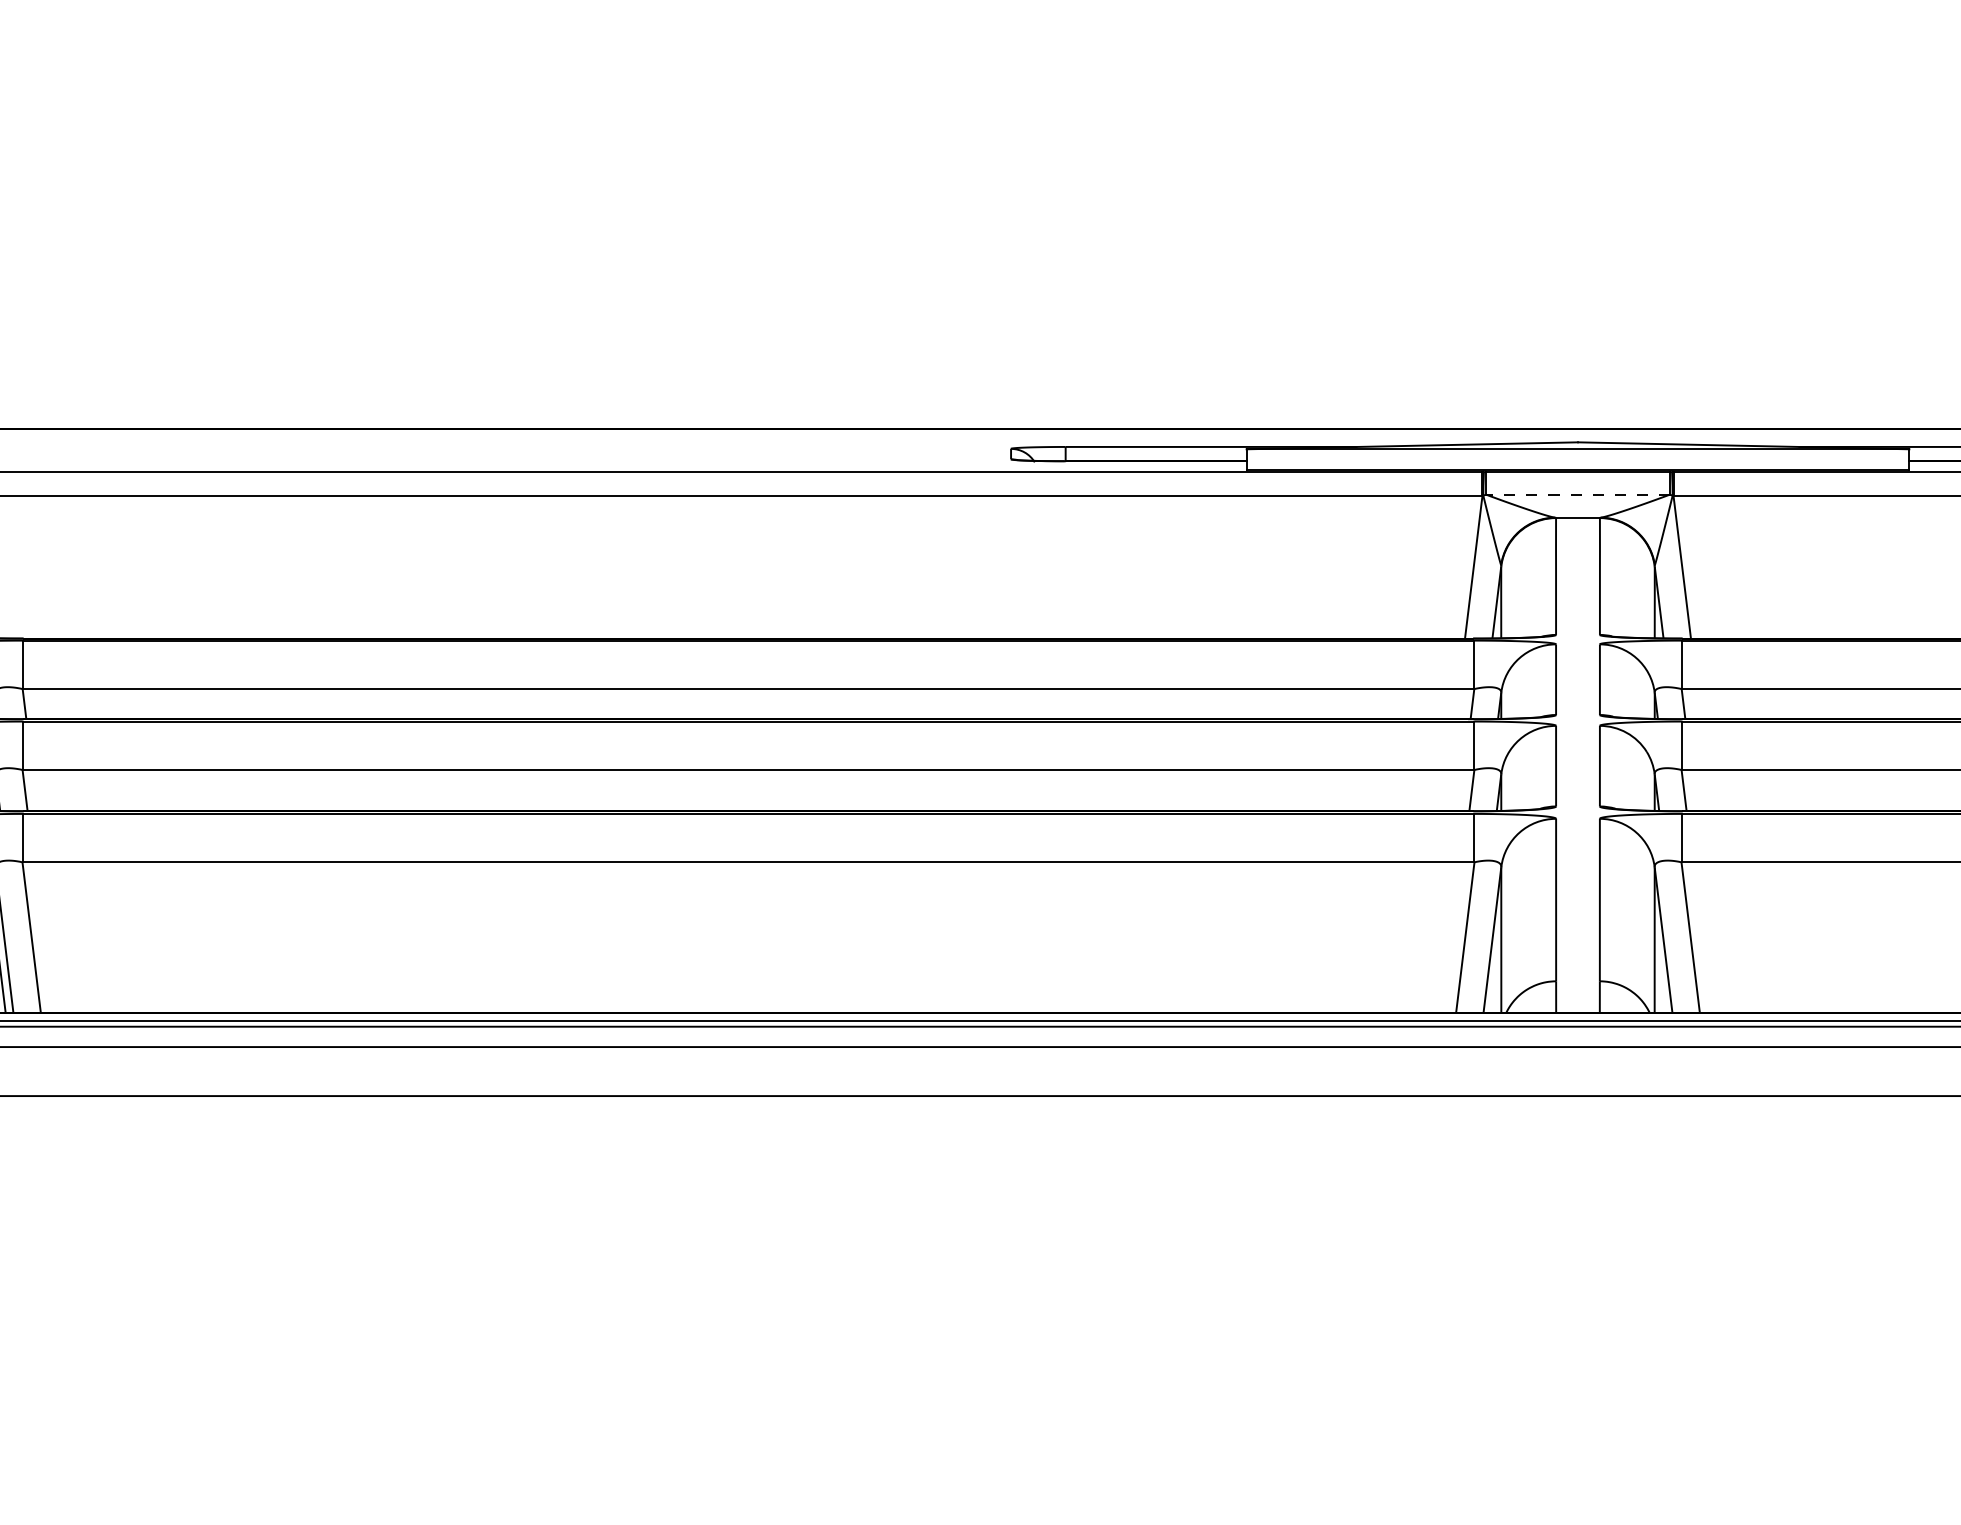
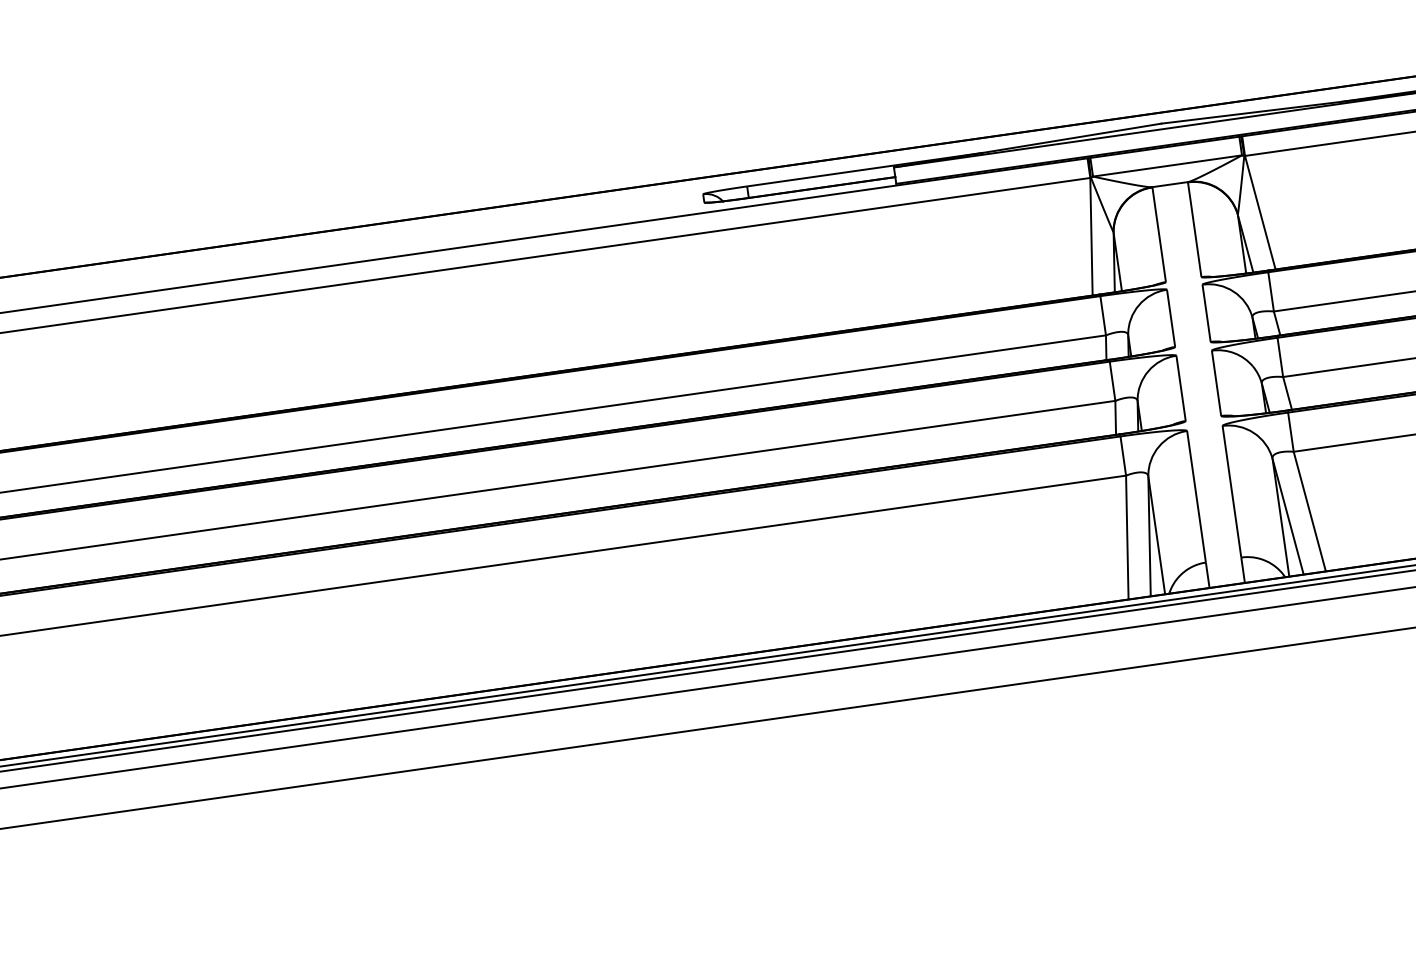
line: (1578, 494) -> (1167, 165), dashed -> solid

